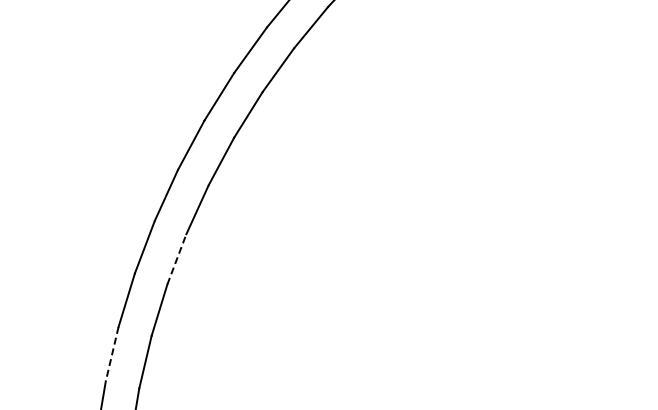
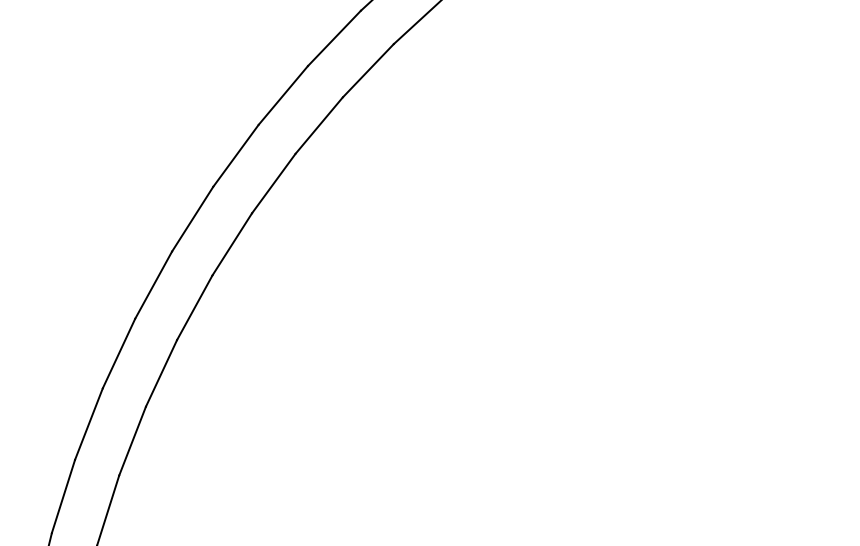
line: (176, 259) -> (194, 307), dashed -> solid
line: (112, 354) -> (89, 424), dashed -> solid

